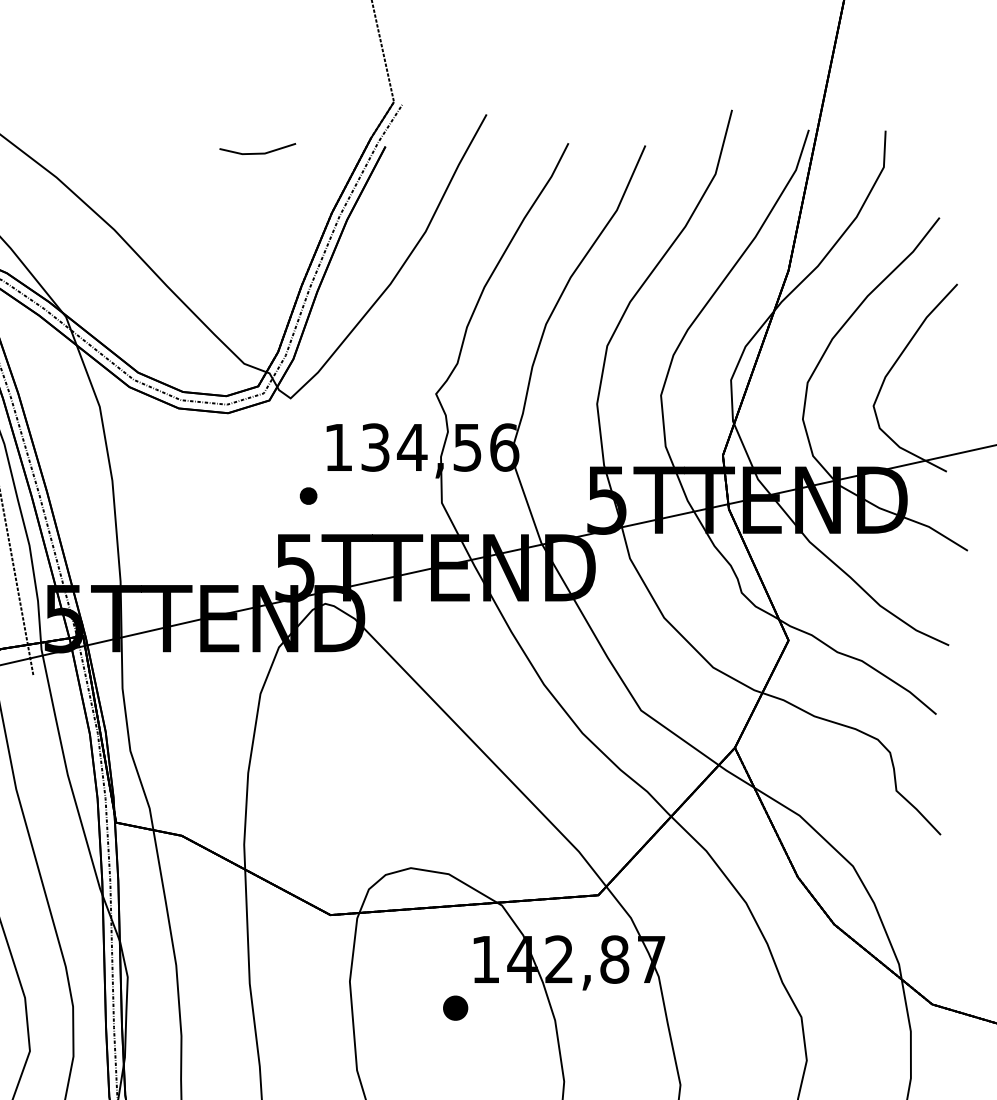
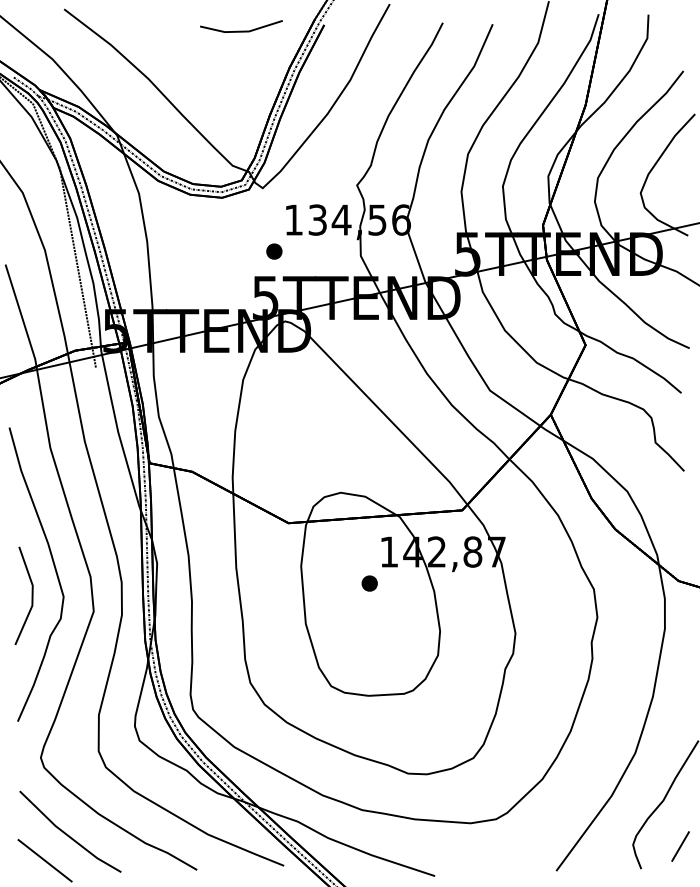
part: (257, 148) -> (241, 26), size x1.67
part: (308, 496) -> (274, 251), size x1.43

